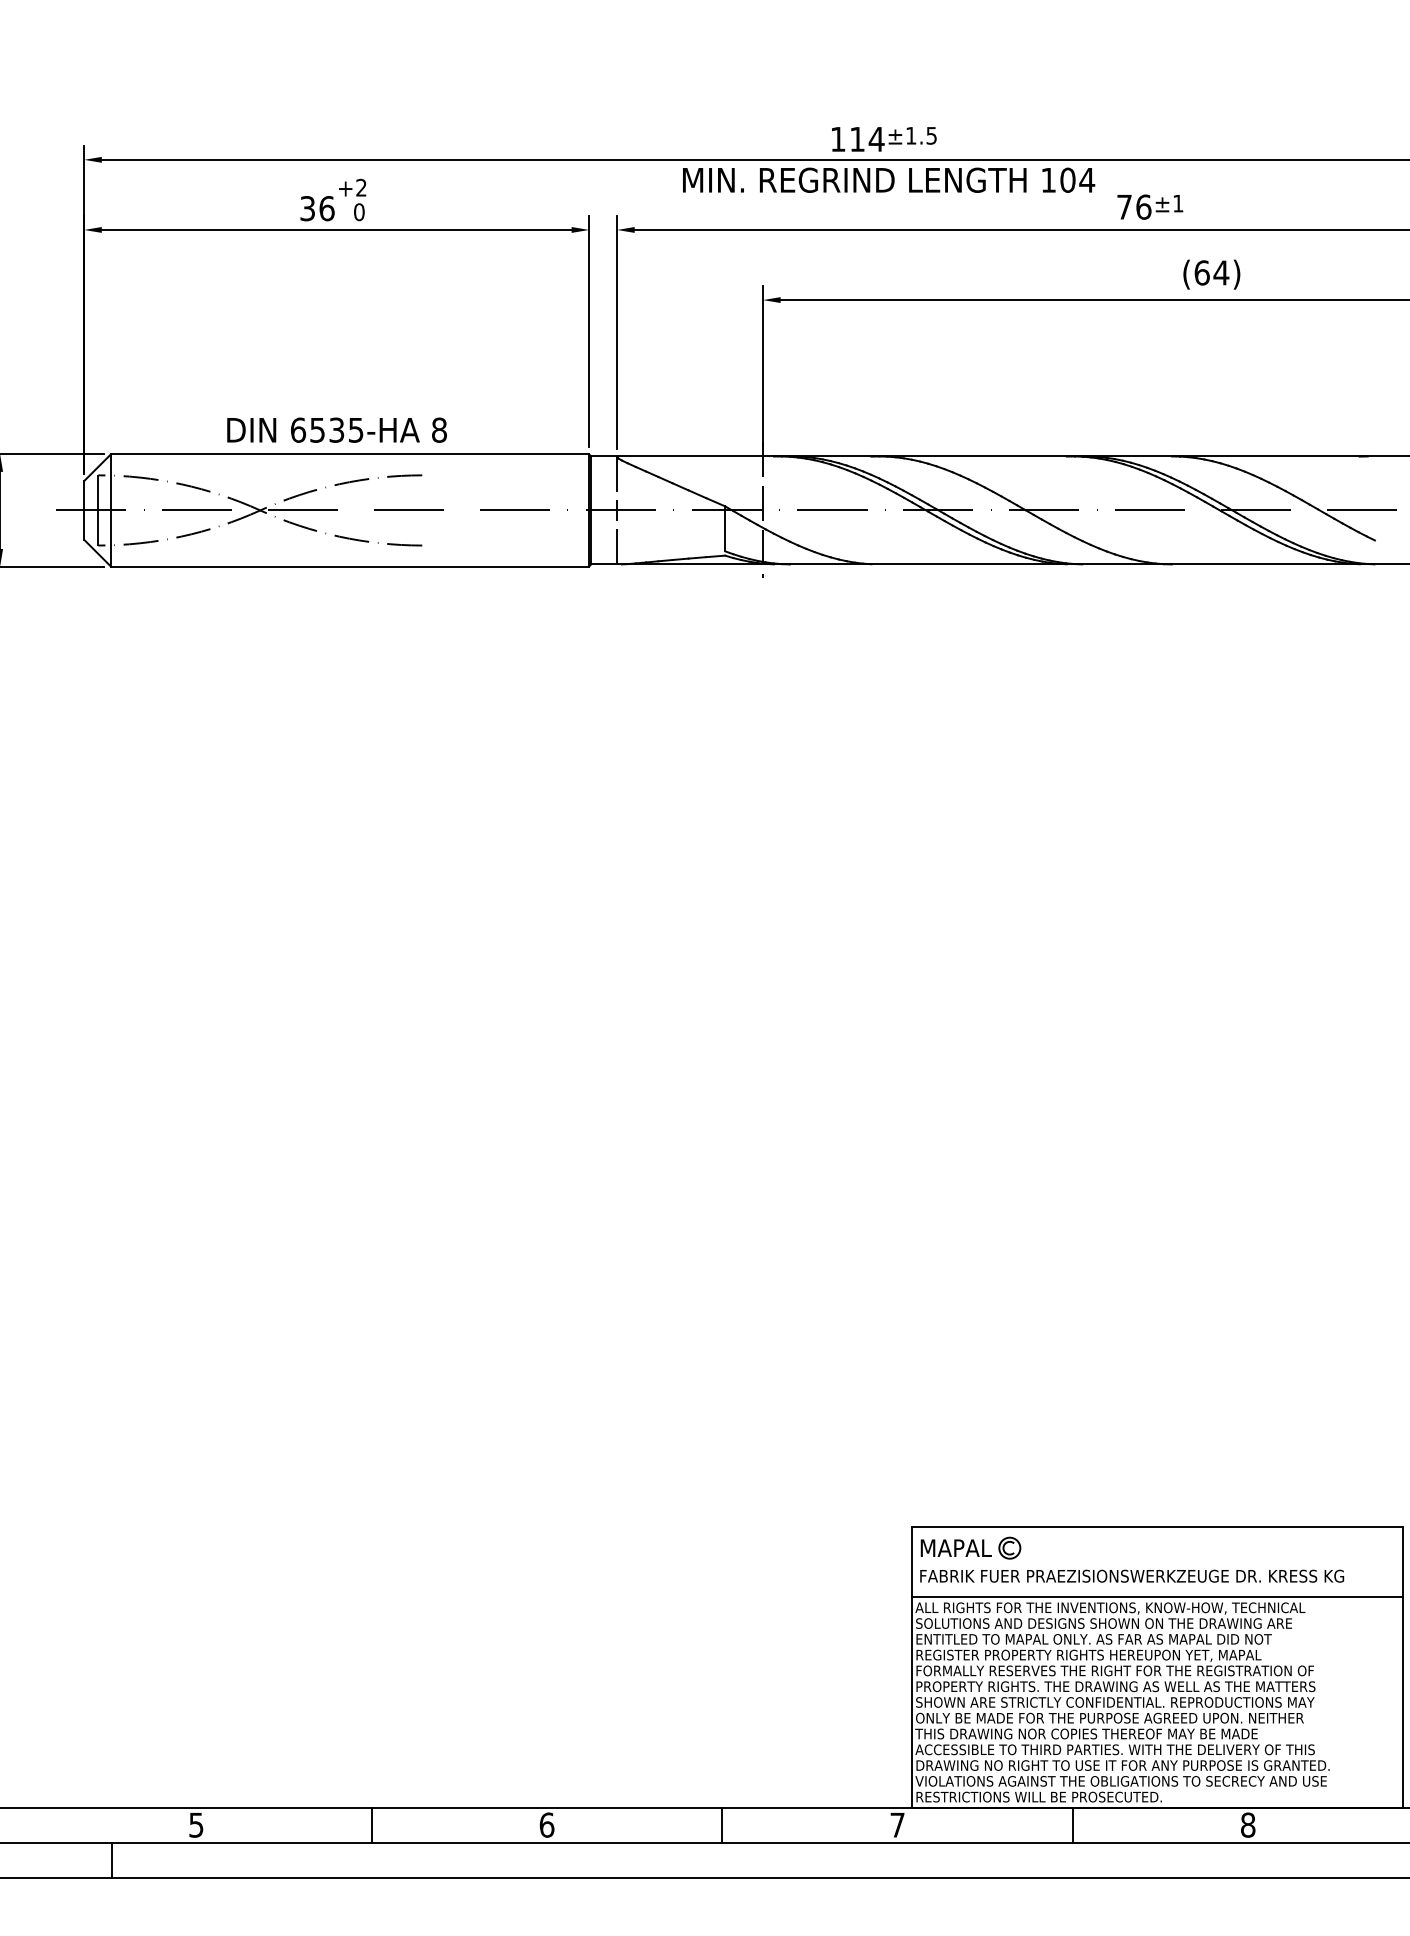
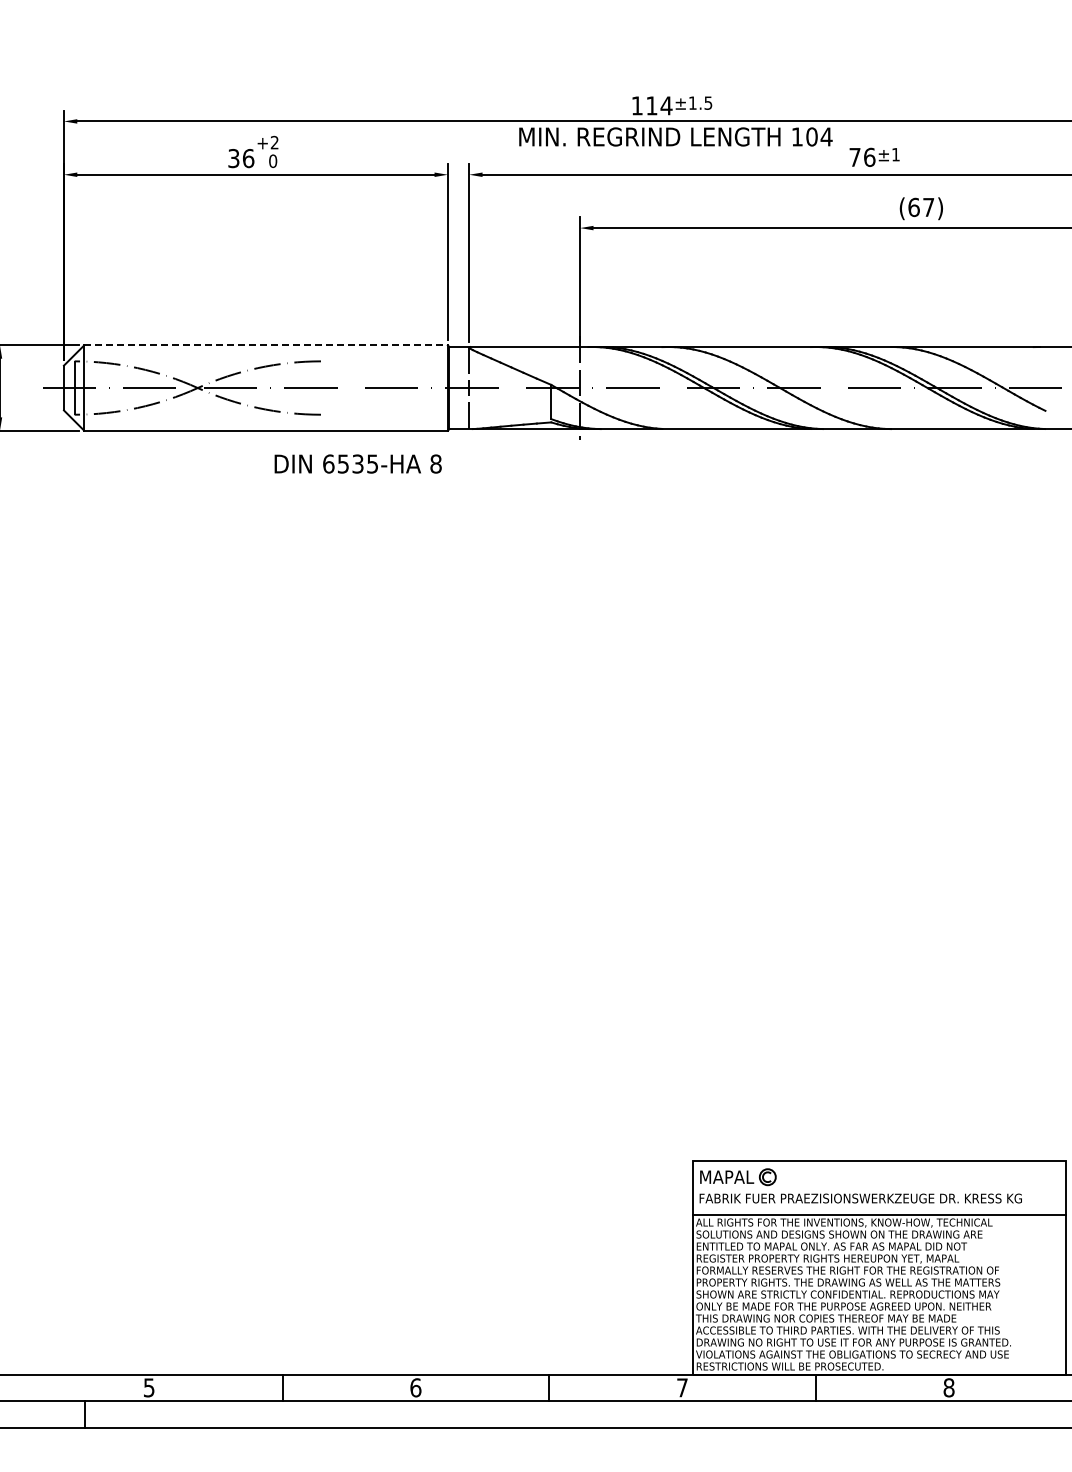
text: (1221, 273) -> (928, 207), (64) -> (67)
text: (336, 429) -> (357, 463), moved
line: (350, 454) -> (266, 345), solid -> dashed

